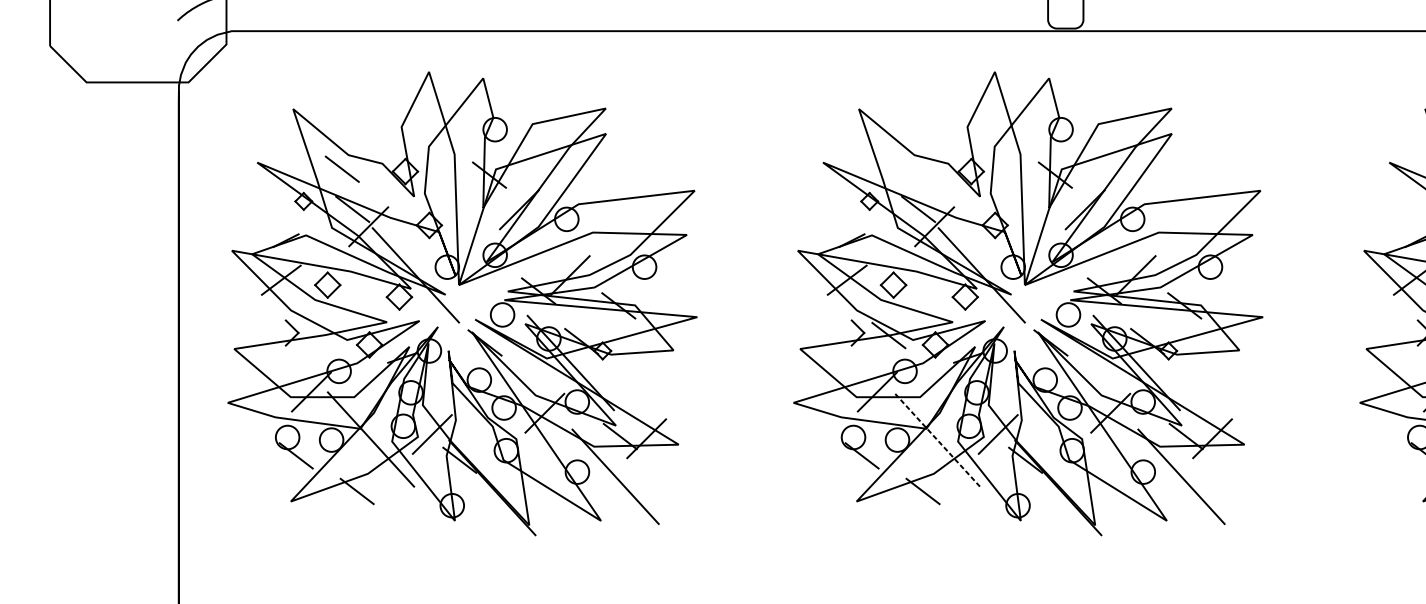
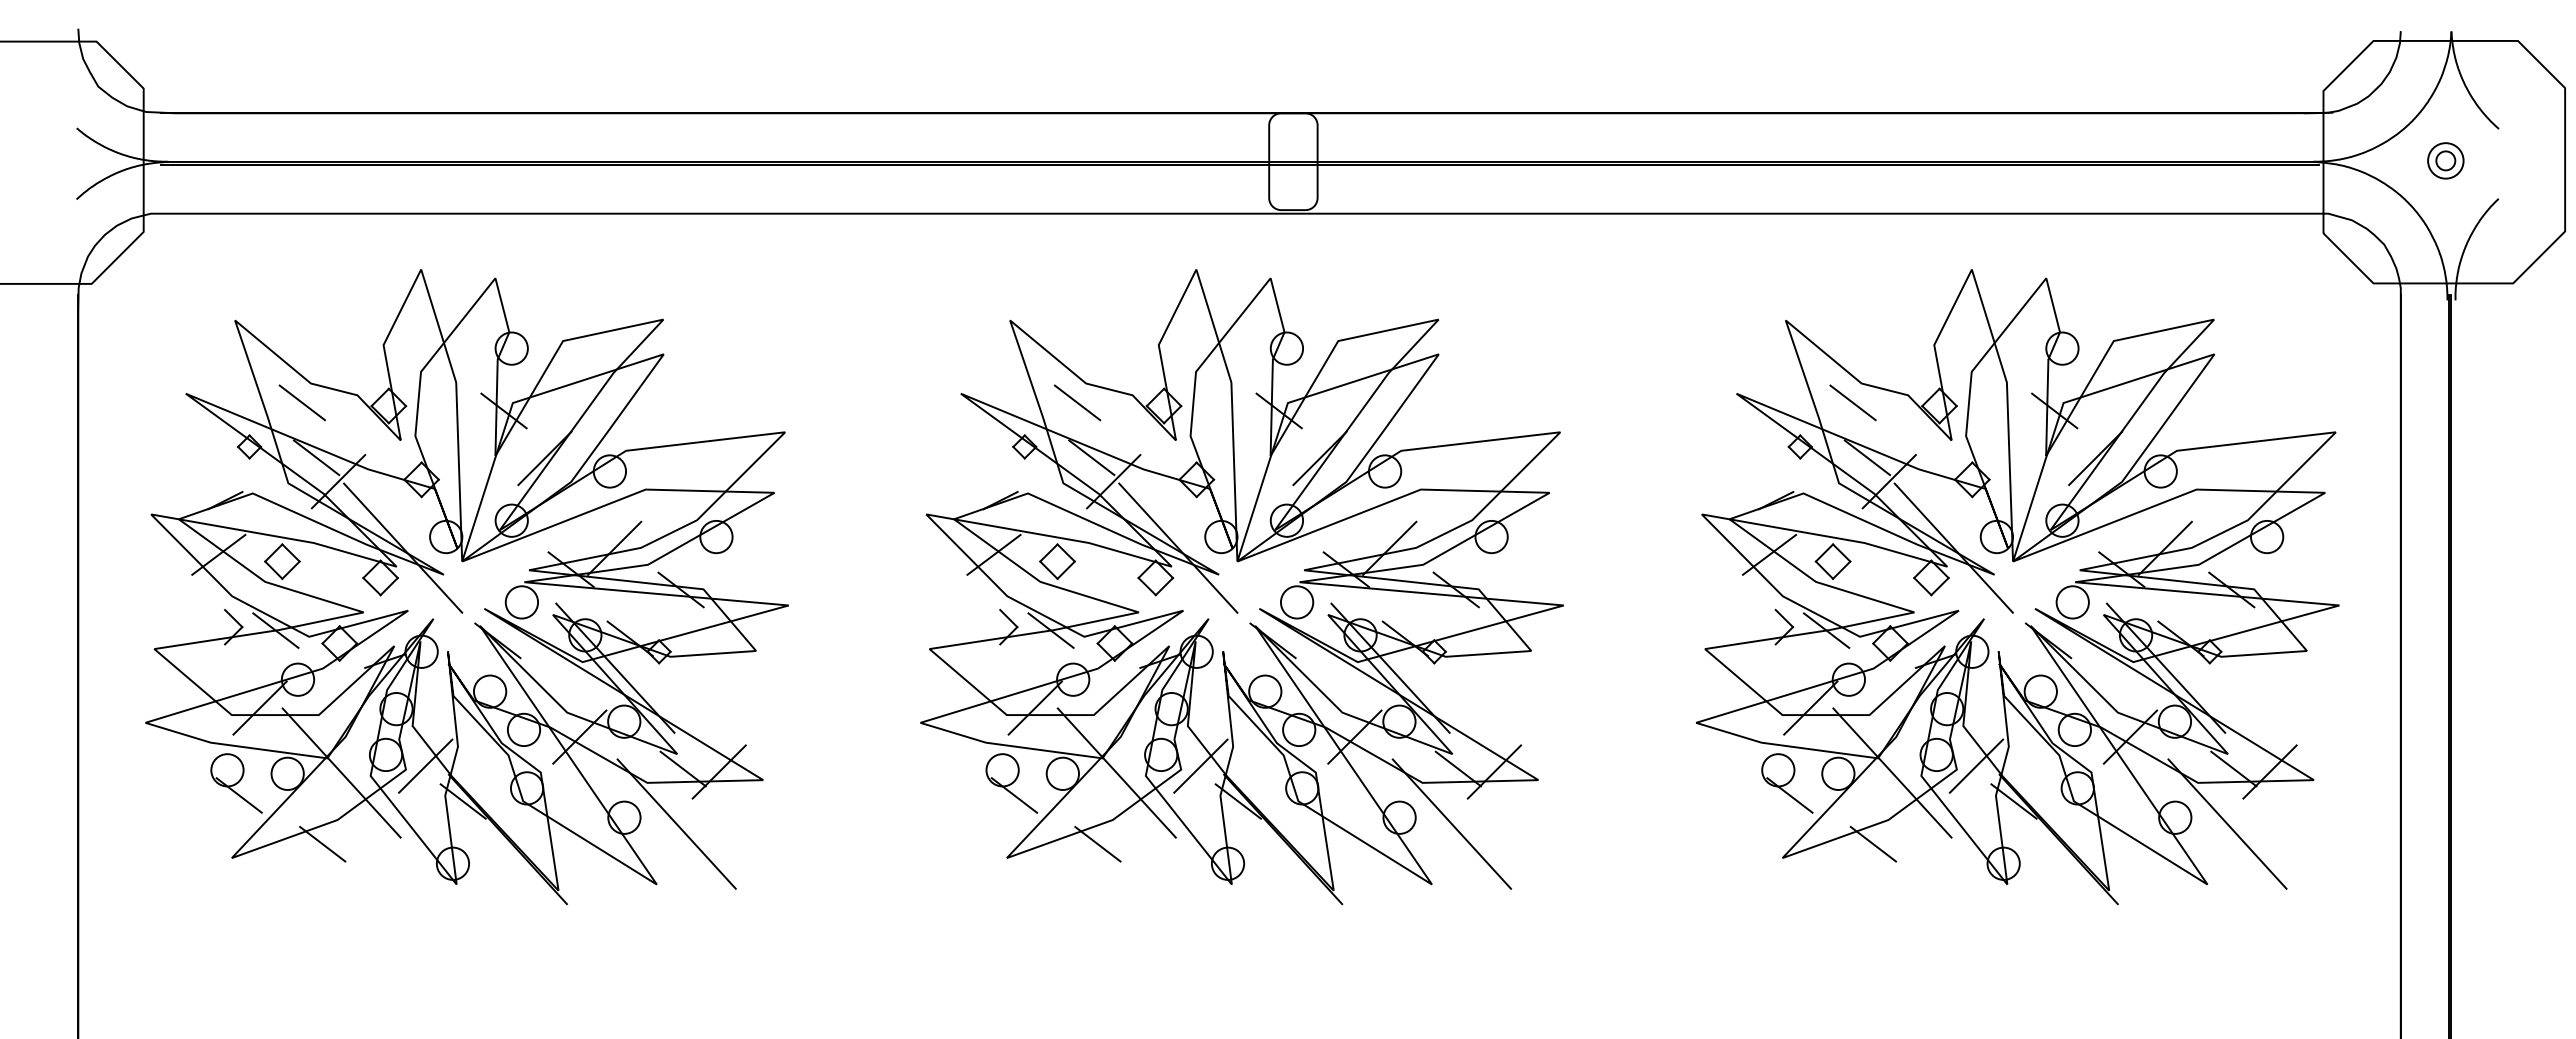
line: (908, 169) -> (1077, 402), added
line: (322, 335) -> (275, 630), added
line: (936, 439) -> (1116, 772), dashed -> solid

